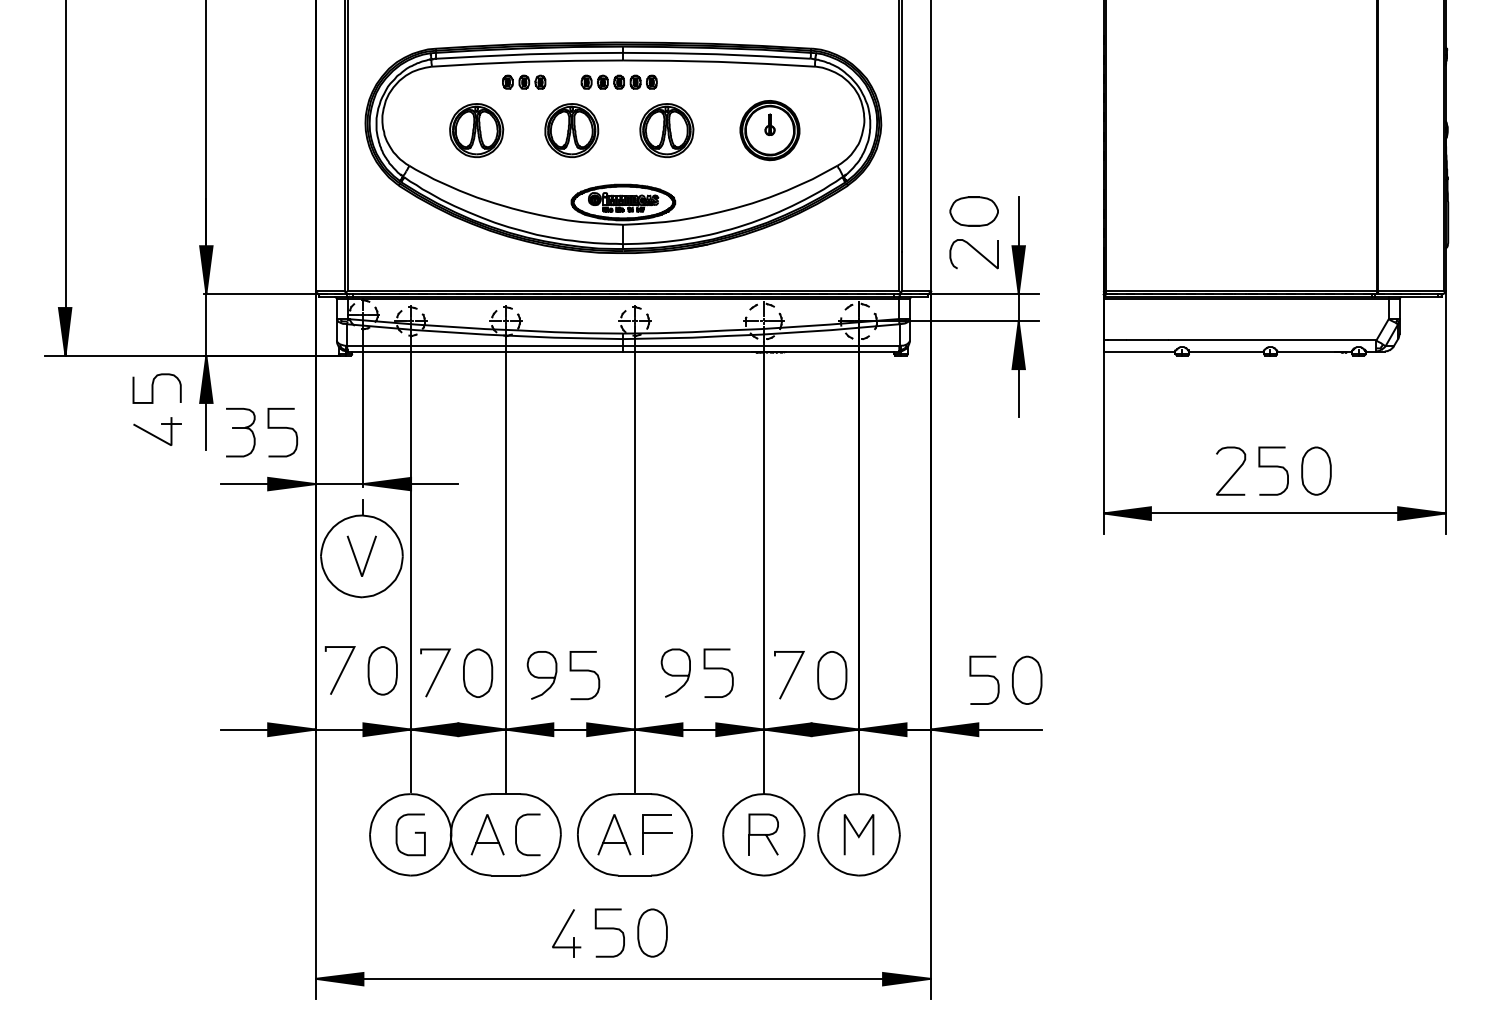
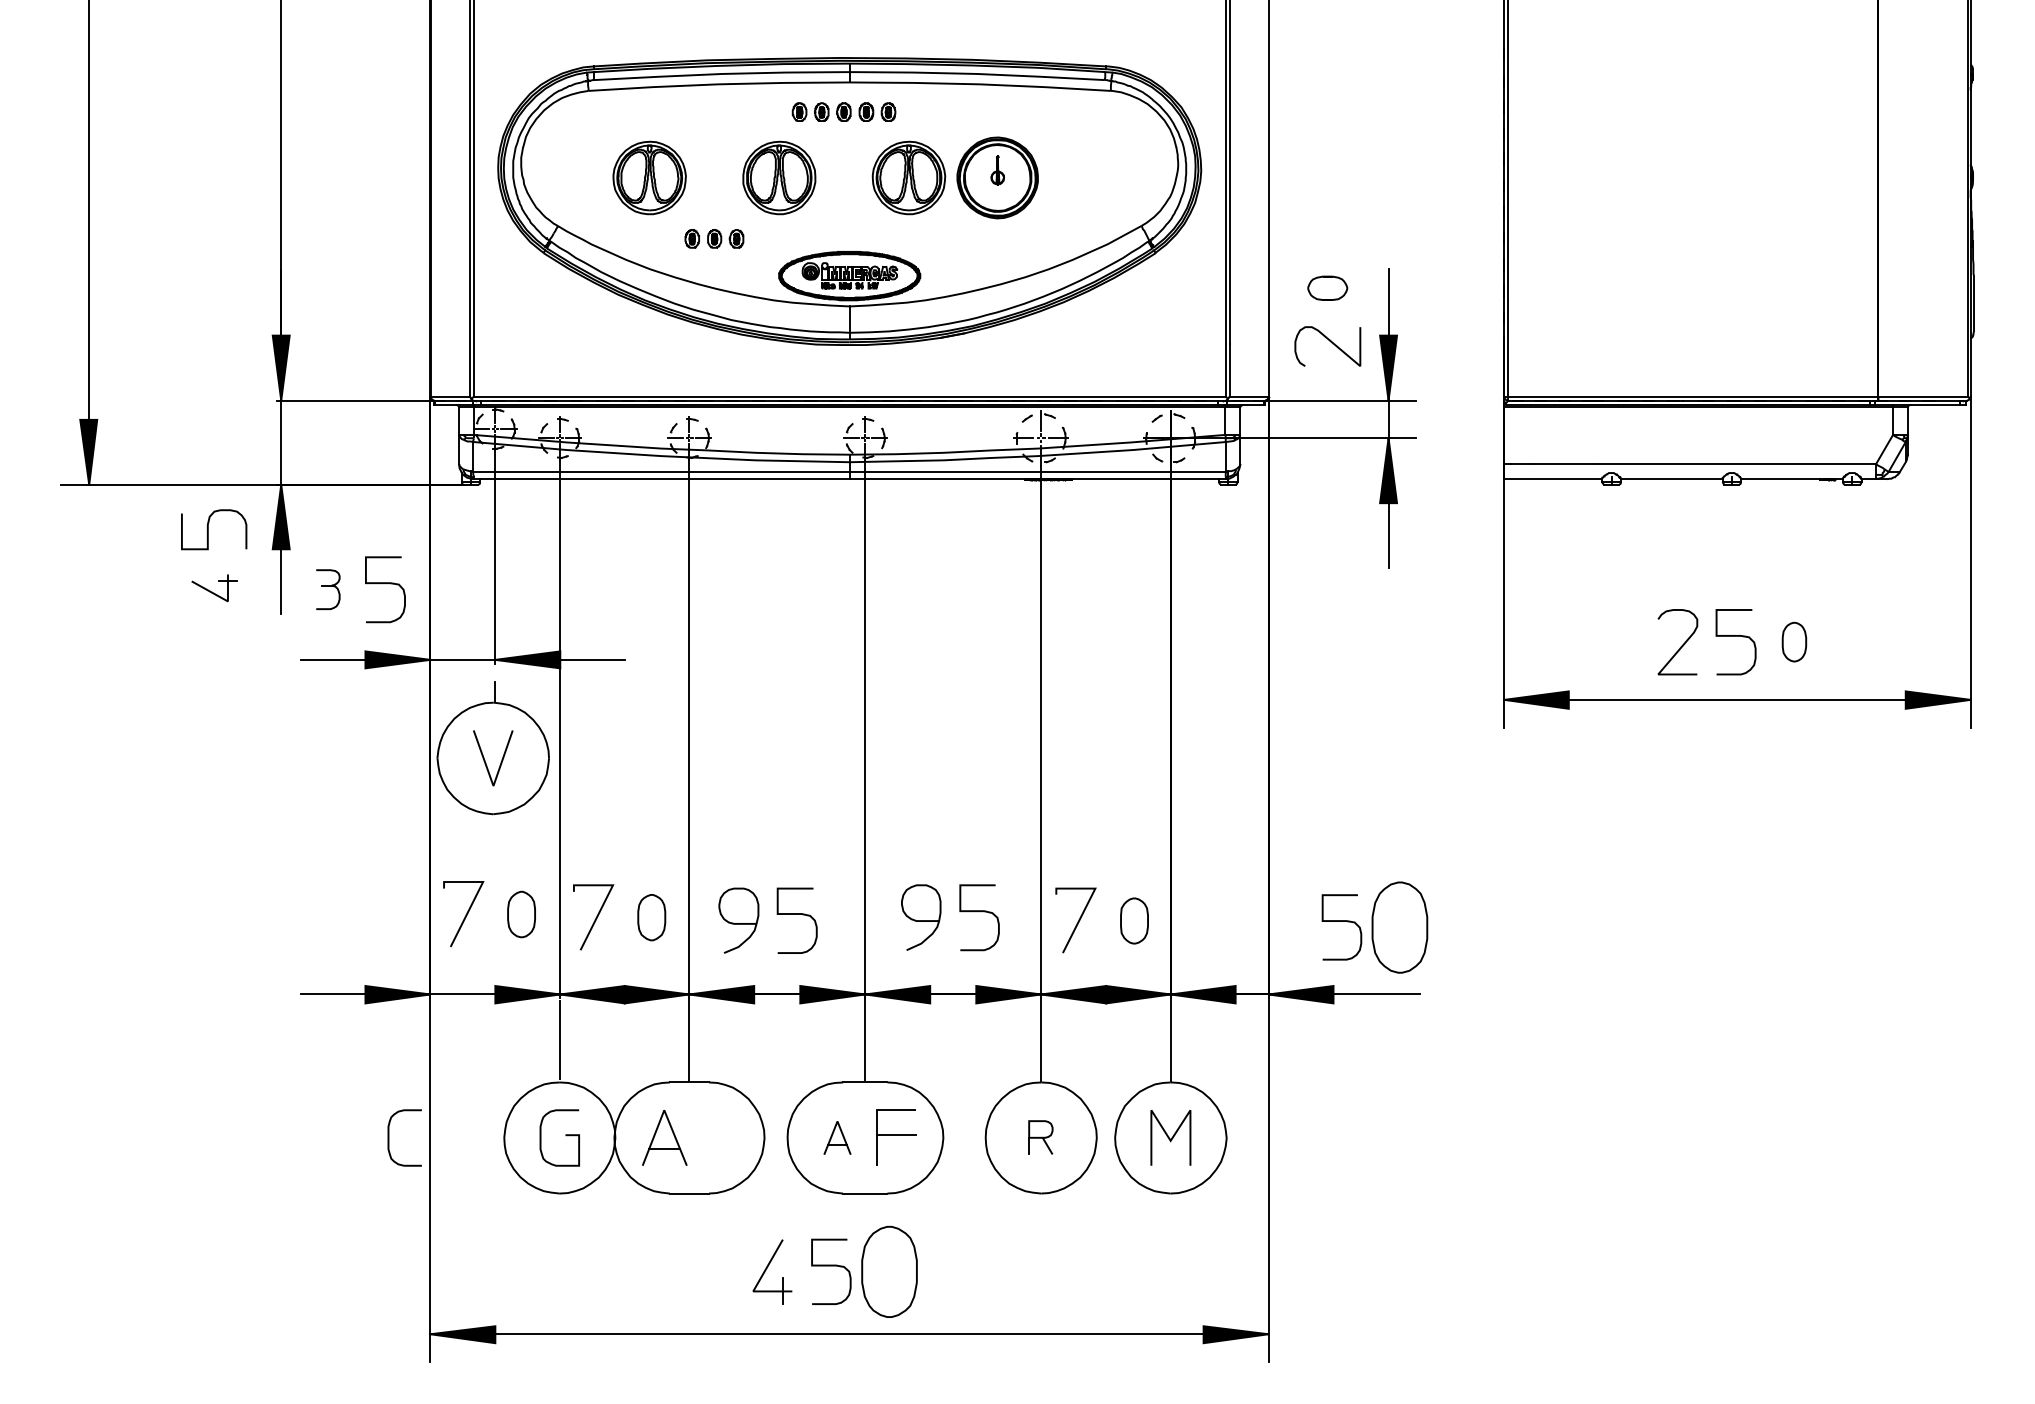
part: (524, 81) -> (714, 237), moved
part: (769, 130) -> (997, 177), moved
part: (973, 211) -> (1326, 288), size x0.6
part: (157, 431) -> (214, 588), size x0.7
part: (240, 432) -> (327, 589), size x0.6
part: (1316, 470) -> (1794, 641), size x0.6
part: (382, 670) -> (521, 913), size x0.7
part: (478, 672) -> (652, 916), size x0.7
part: (832, 675) -> (1134, 920), size x0.7
part: (1027, 679) -> (1400, 926), size x1.4
curve: (516, 834) -> (389, 1137), moved
part: (614, 834) -> (837, 1137), size x0.6
part: (763, 834) -> (1040, 1137), size x0.6
part: (652, 932) -> (889, 1271), size x1.4

